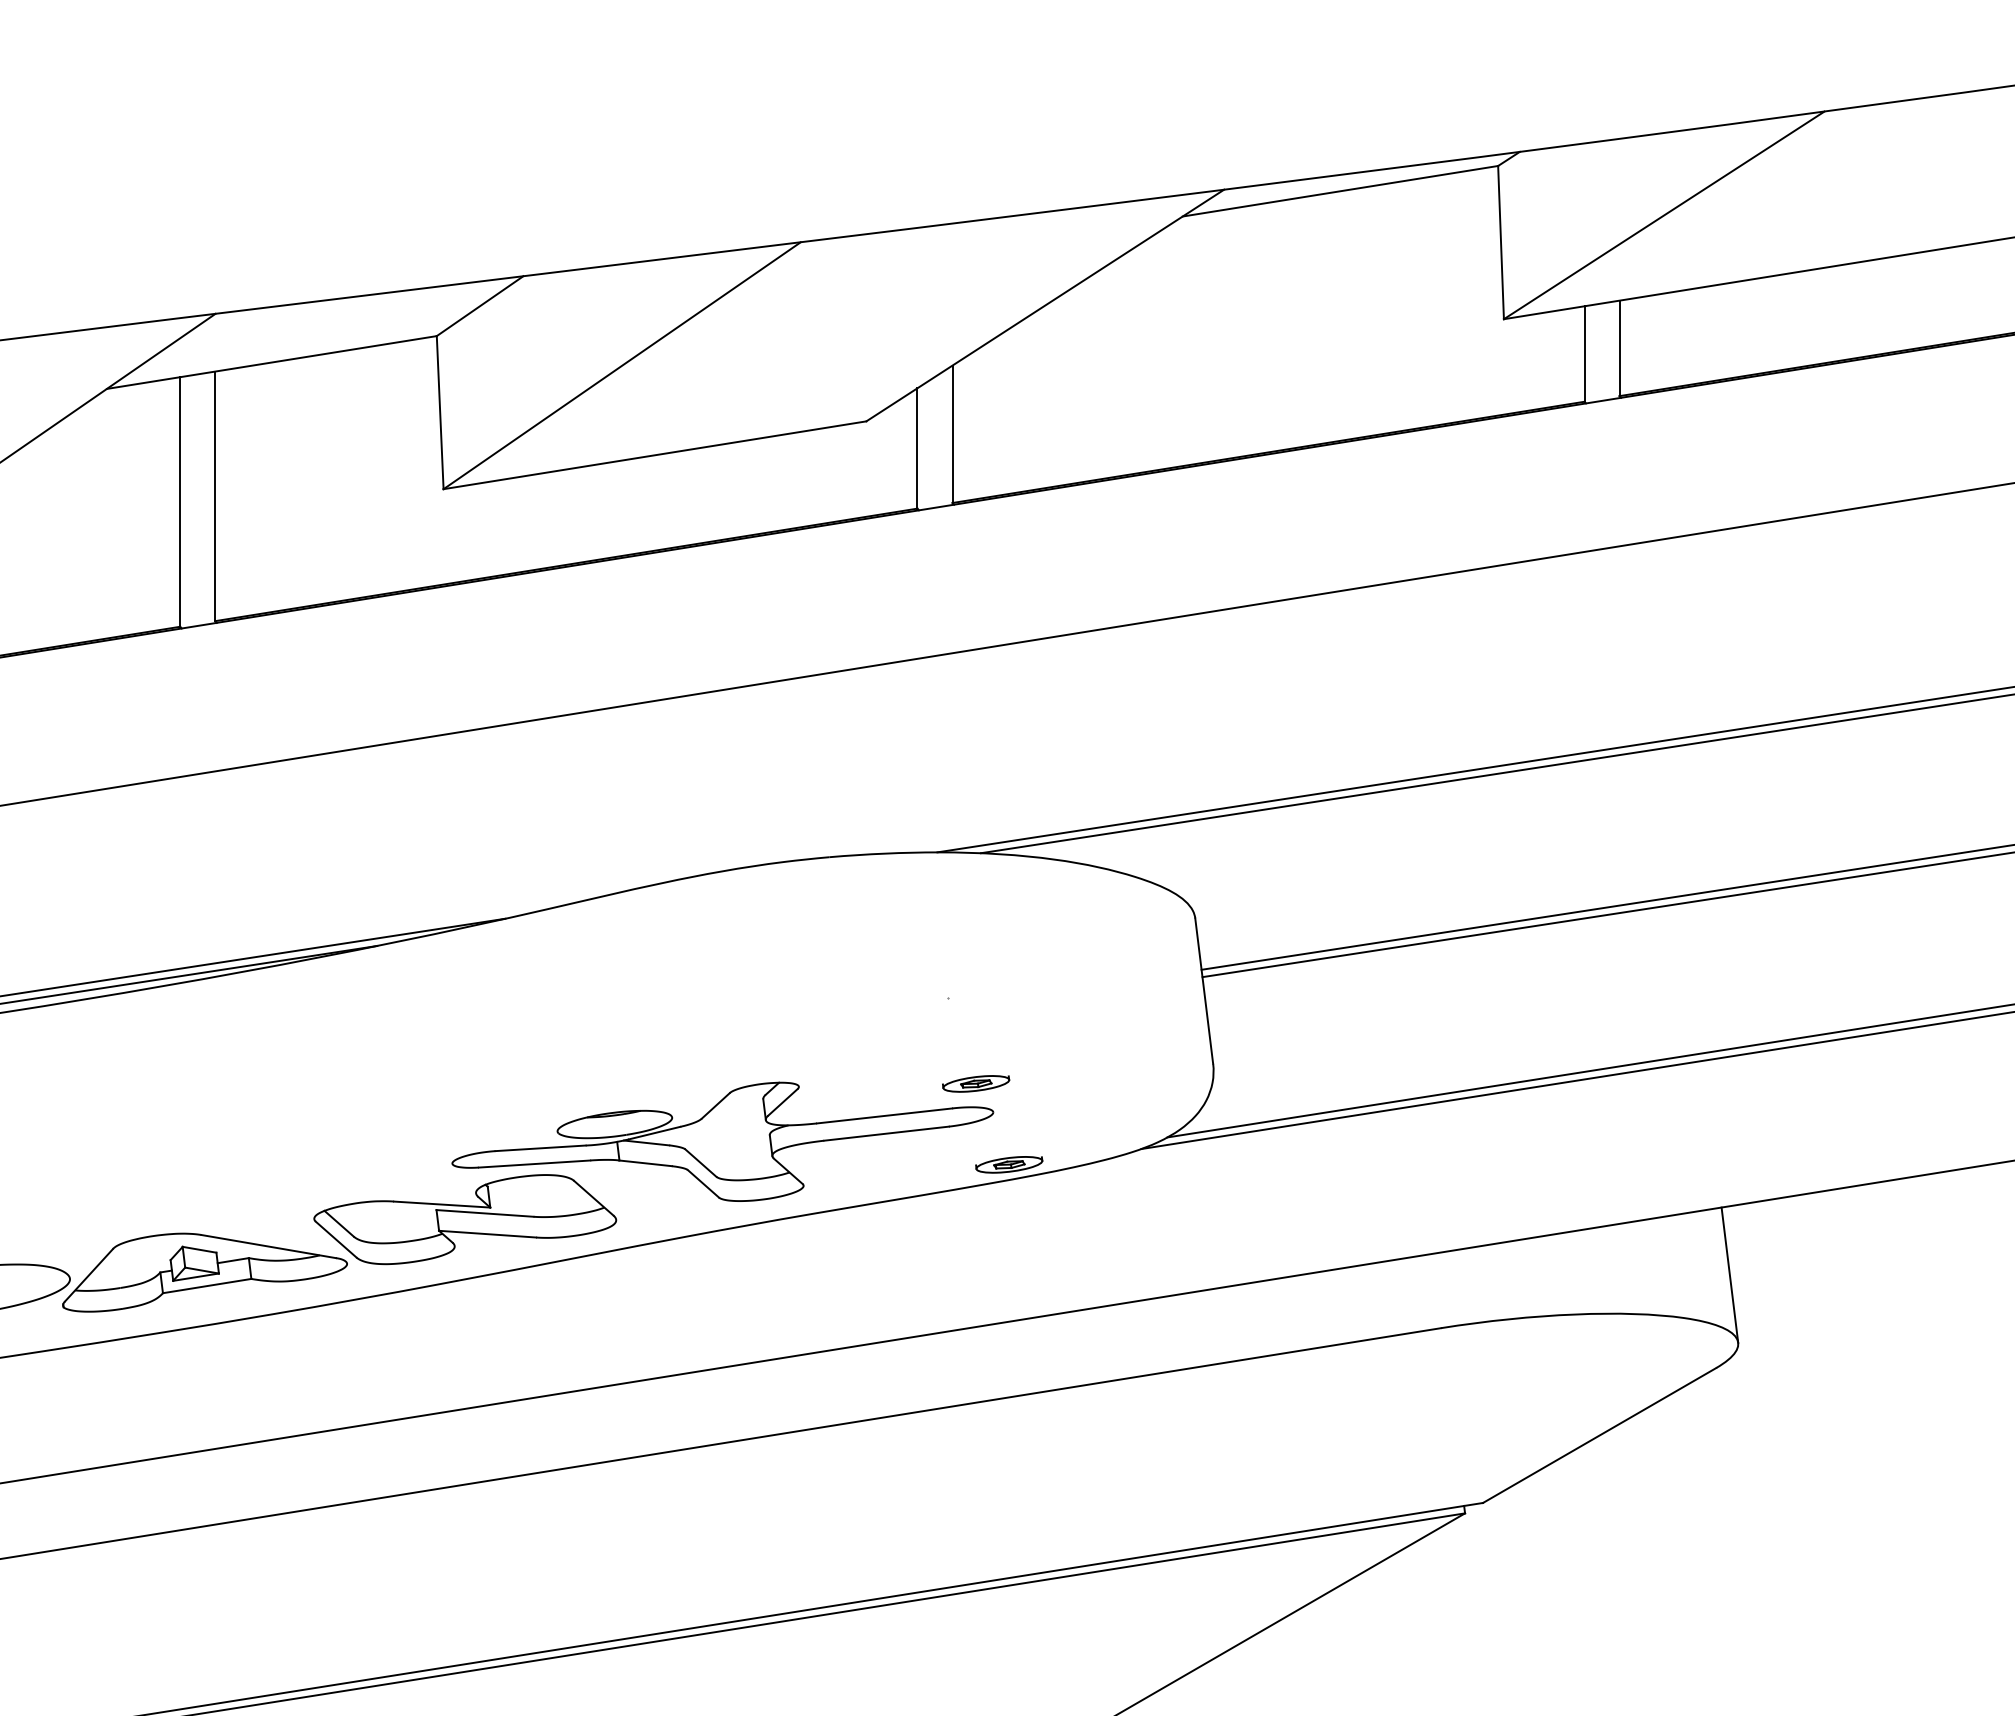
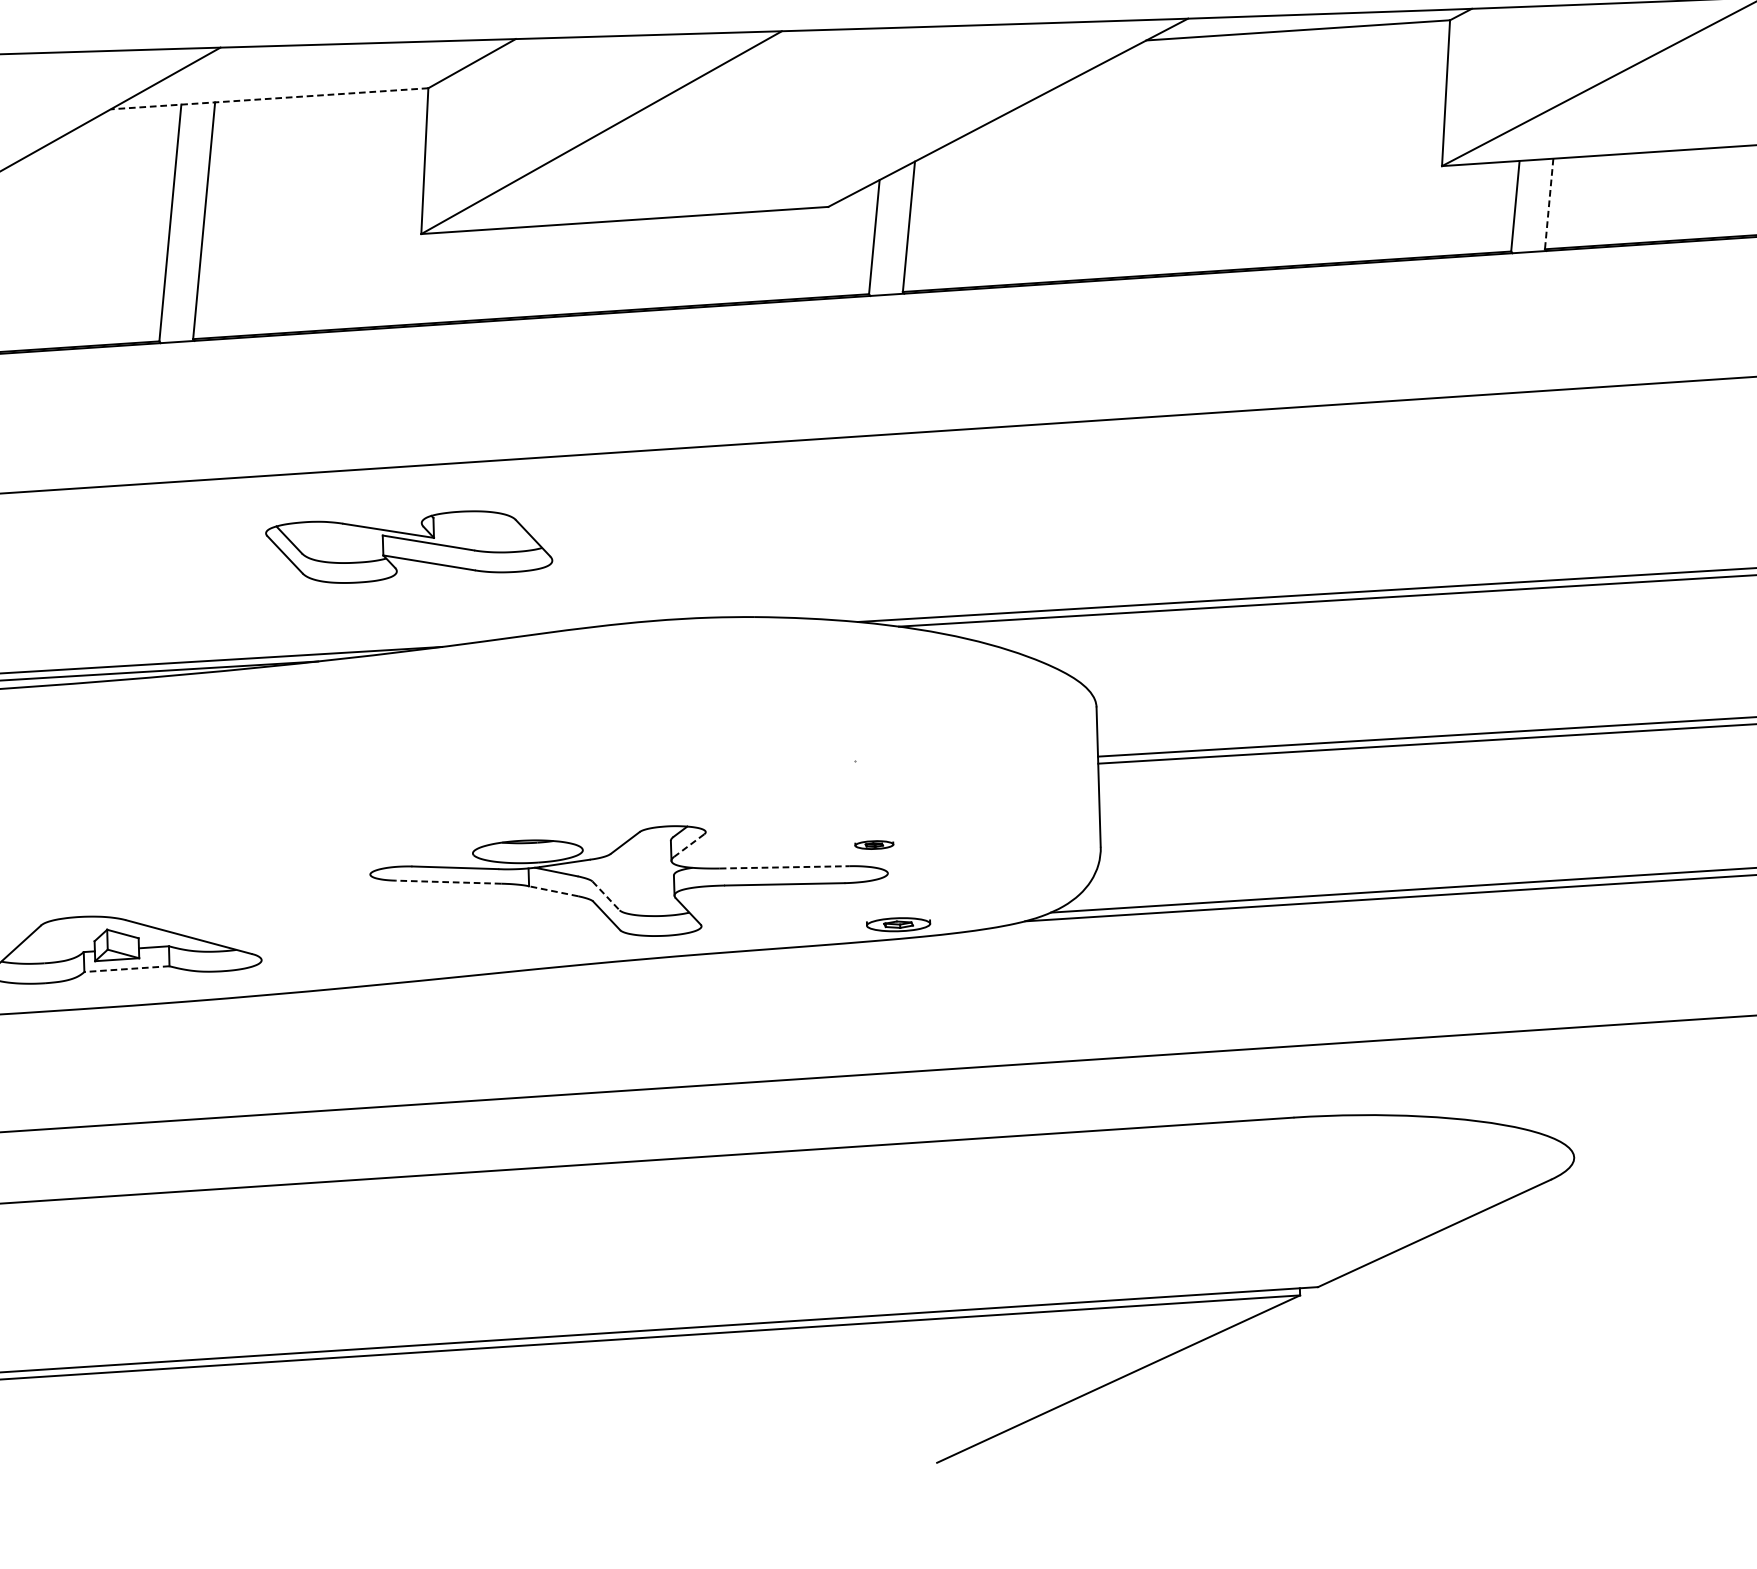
line: (1619, 348) -> (1549, 204), solid -> dashed
line: (271, 362) -> (269, 98), solid -> dashed
part: (976, 1083) -> (874, 844), size x0.6
line: (782, 1102) -> (688, 845), solid -> dashed
line: (884, 1115) -> (784, 866), solid -> dashed
line: (645, 1163) -> (553, 891), solid -> dashed
line: (700, 1163) -> (605, 896), solid -> dashed
line: (534, 1164) -> (448, 882), solid -> dashed
part: (465, 1219) -> (409, 547), moved
line: (1729, 1274) -> (1571, 1092), removed
line: (207, 1286) -> (127, 969), solid -> dashed

